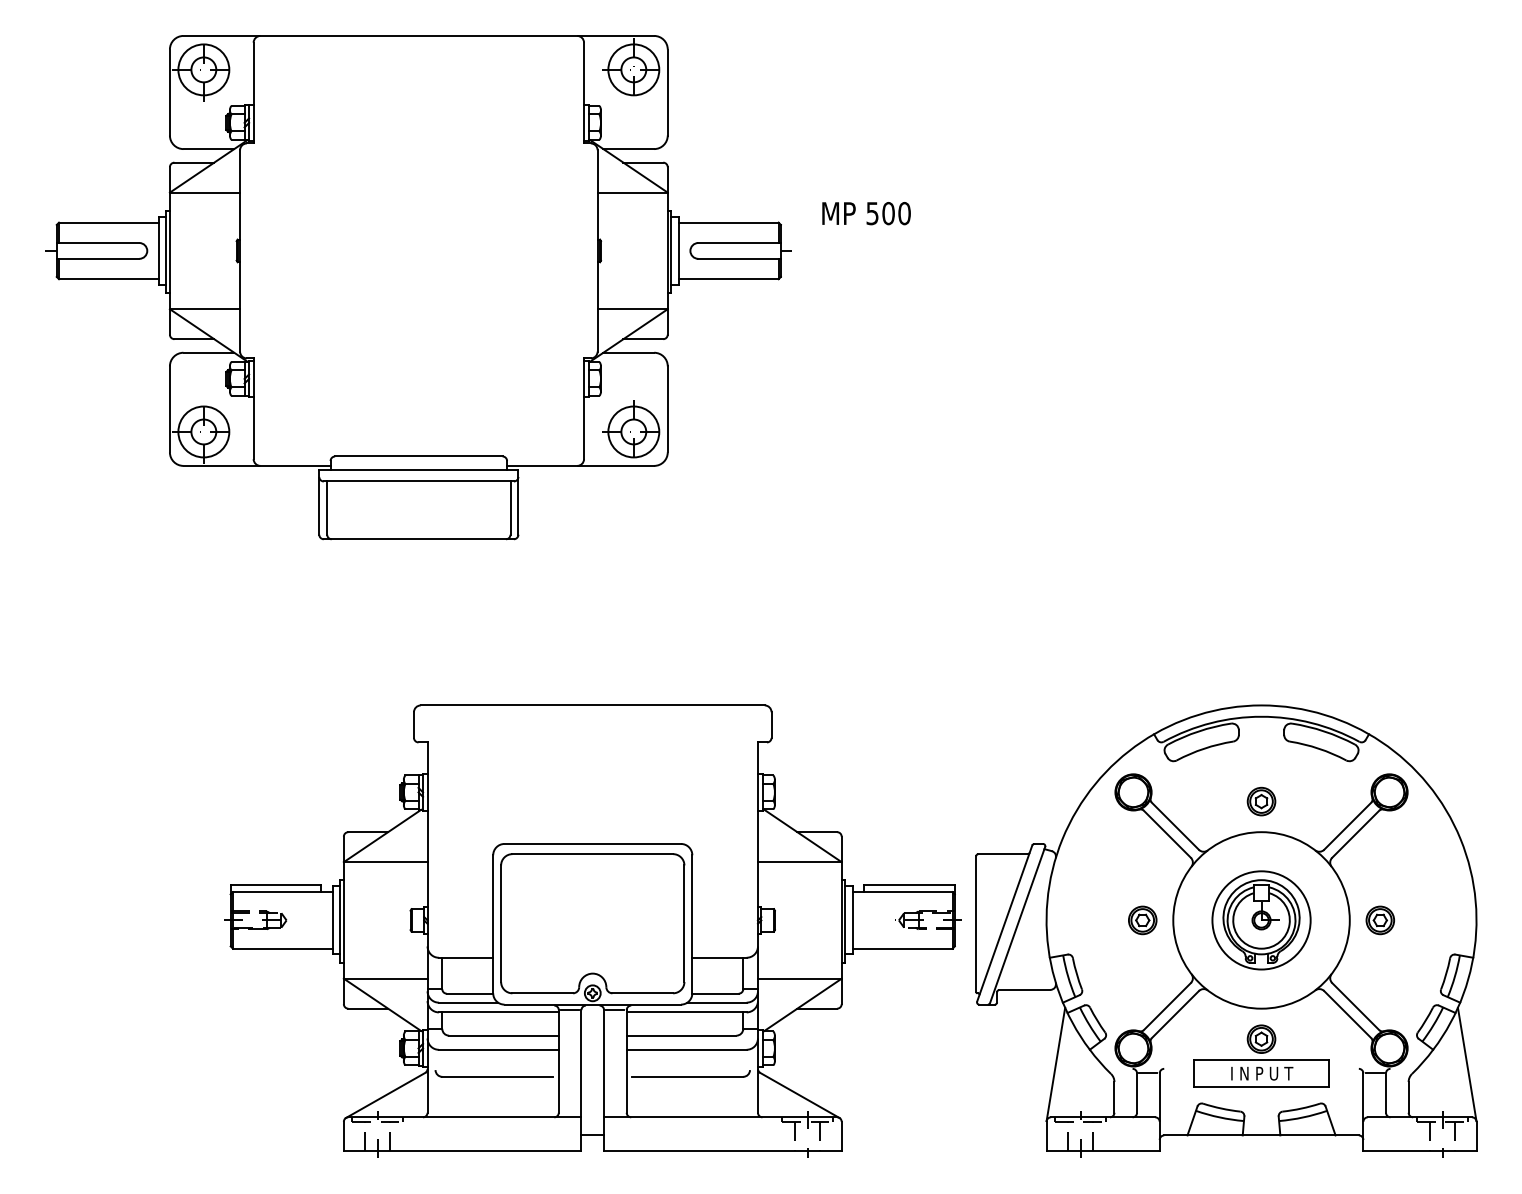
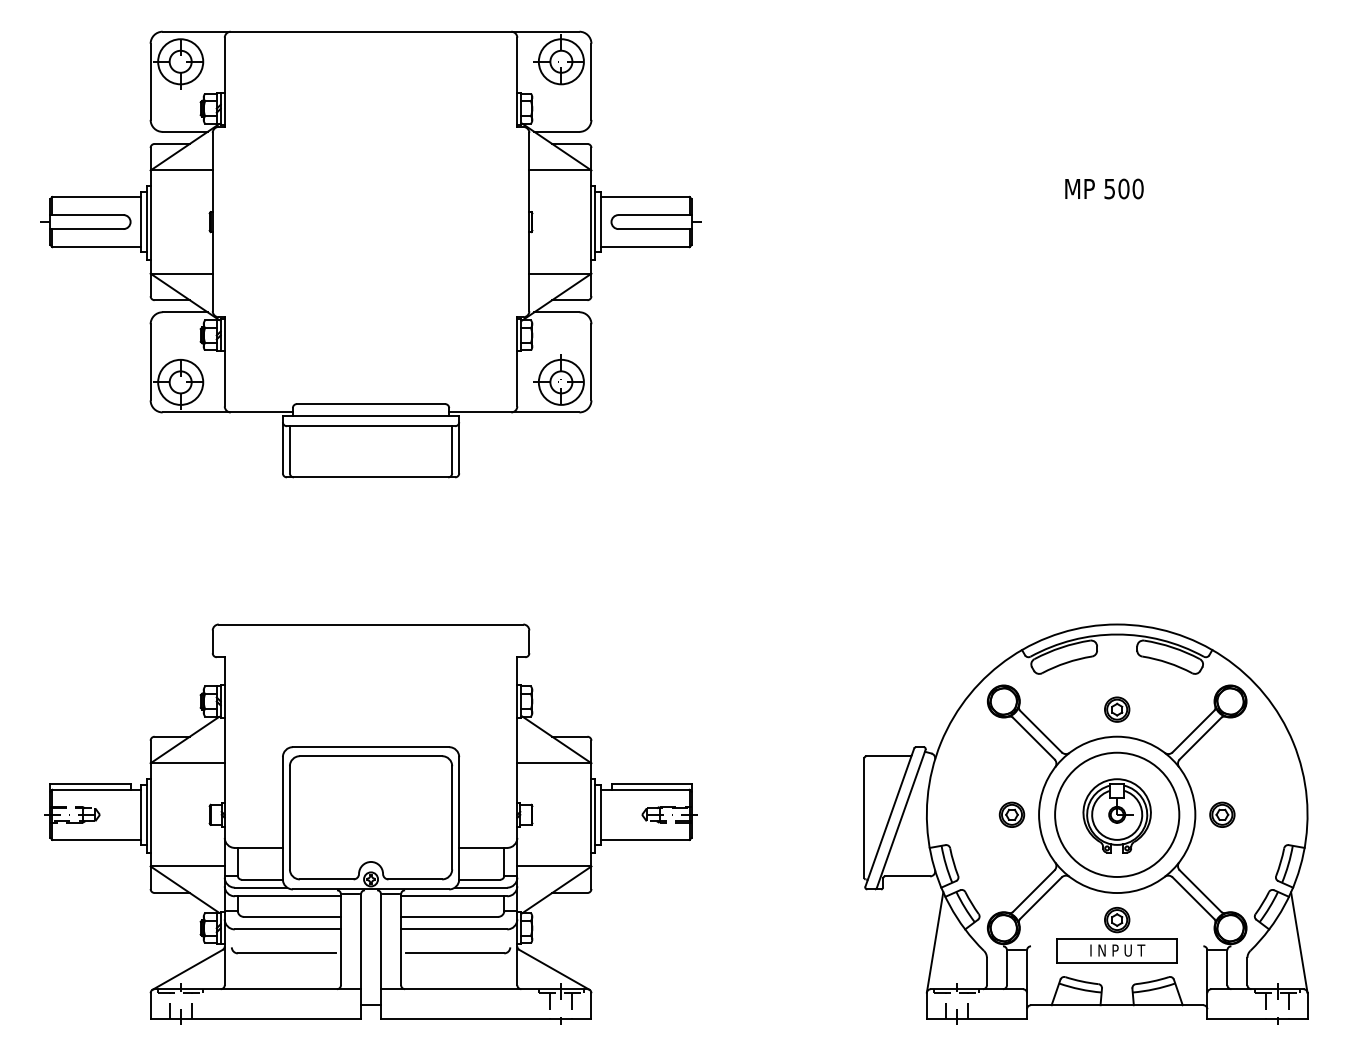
text: (866, 213) -> (1104, 188), moved
circle: (1261, 920) -> (1117, 814), size x1.43
part: (592, 930) -> (370, 823), moved

